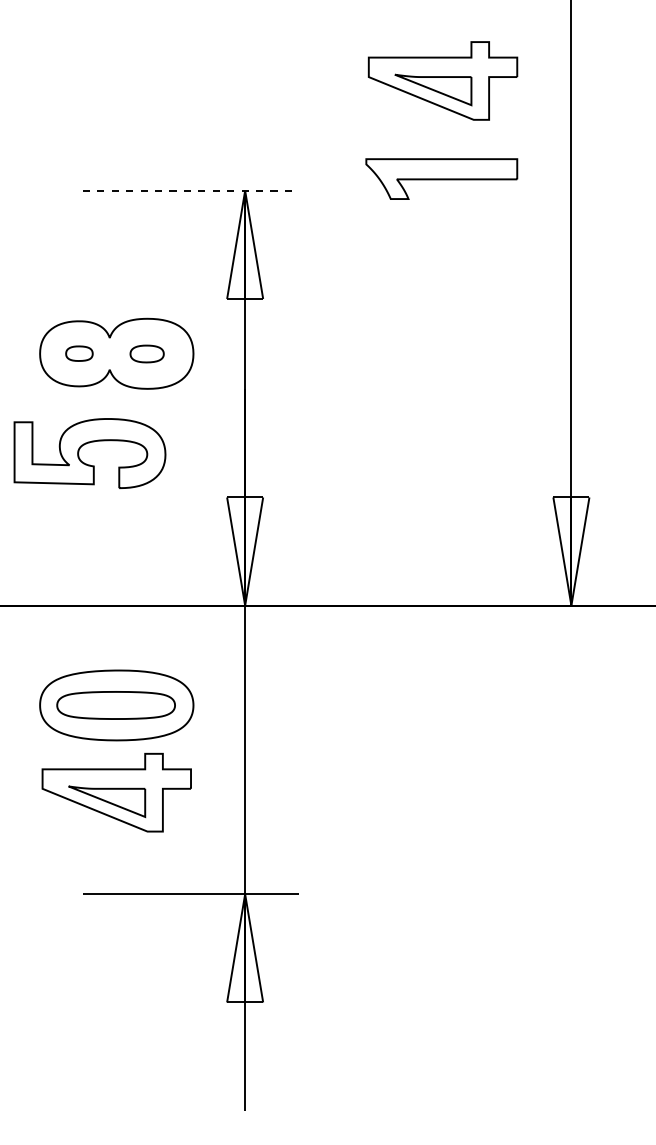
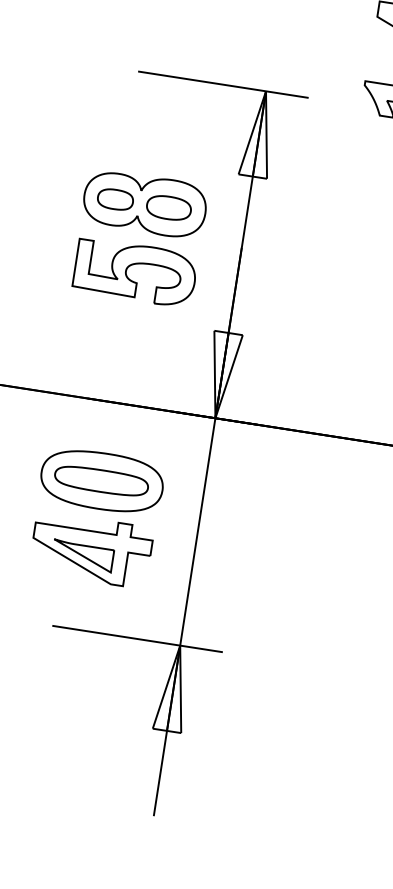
line: (191, 190) -> (223, 84), dashed -> solid
part: (79, 353) -> (115, 199), size x1.67
part: (146, 353) -> (168, 207), size x1.67
part: (84, 445) -> (132, 265), moved

